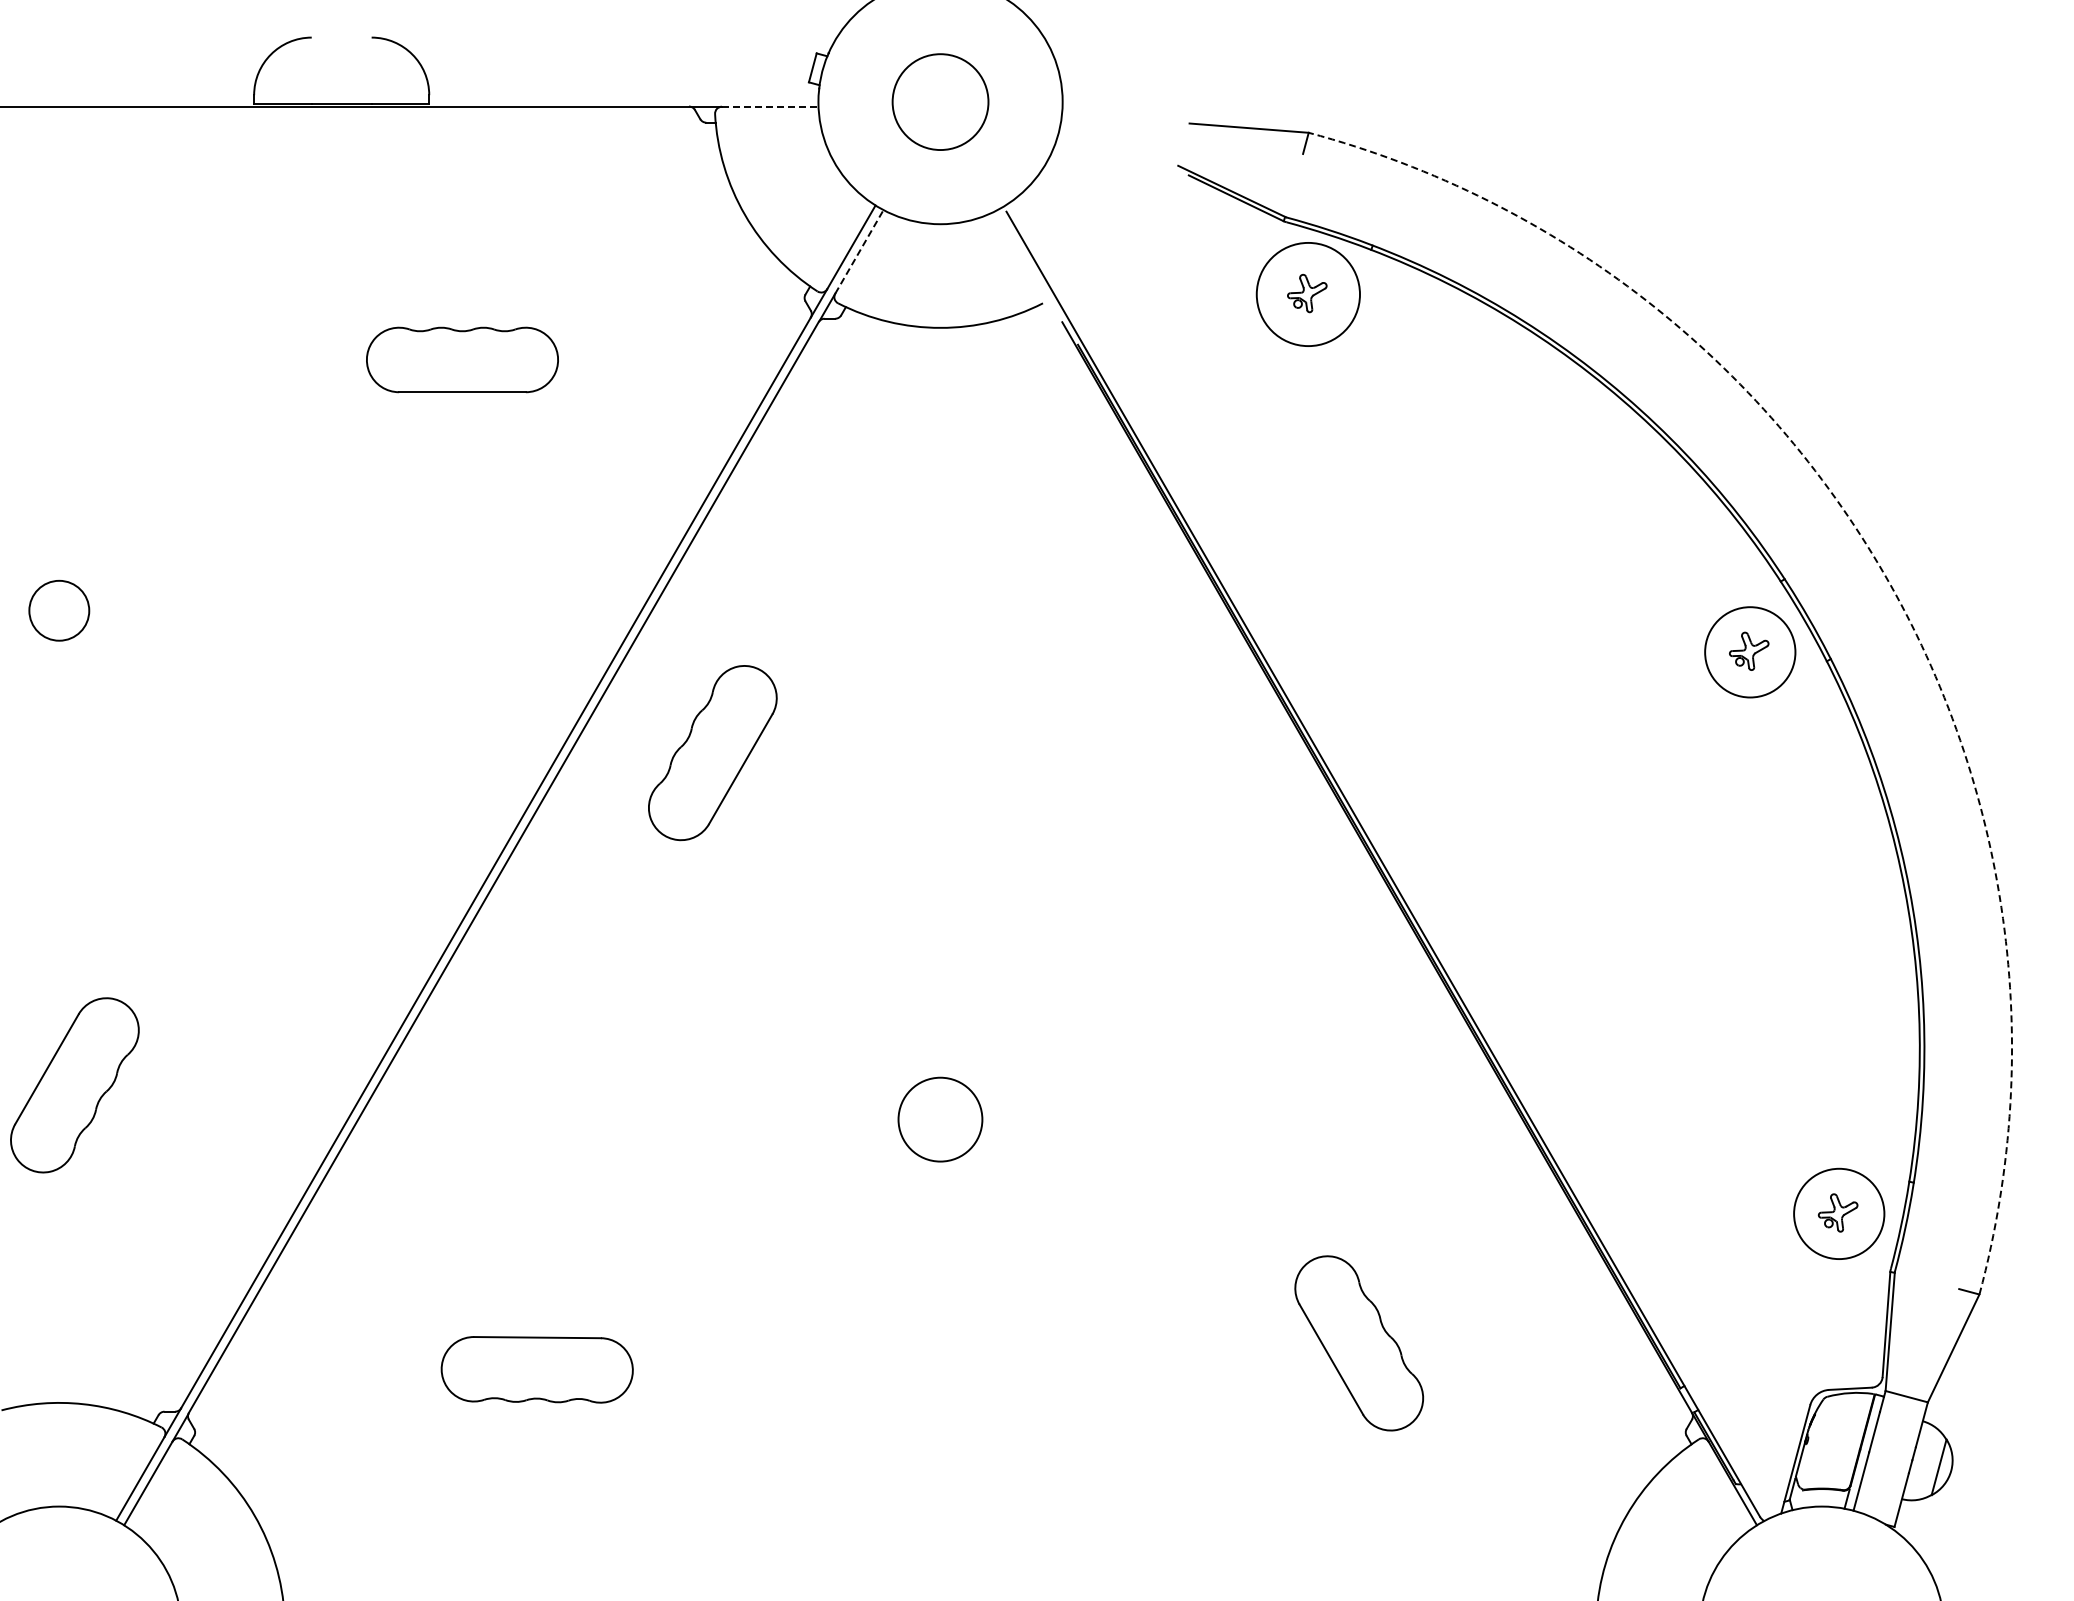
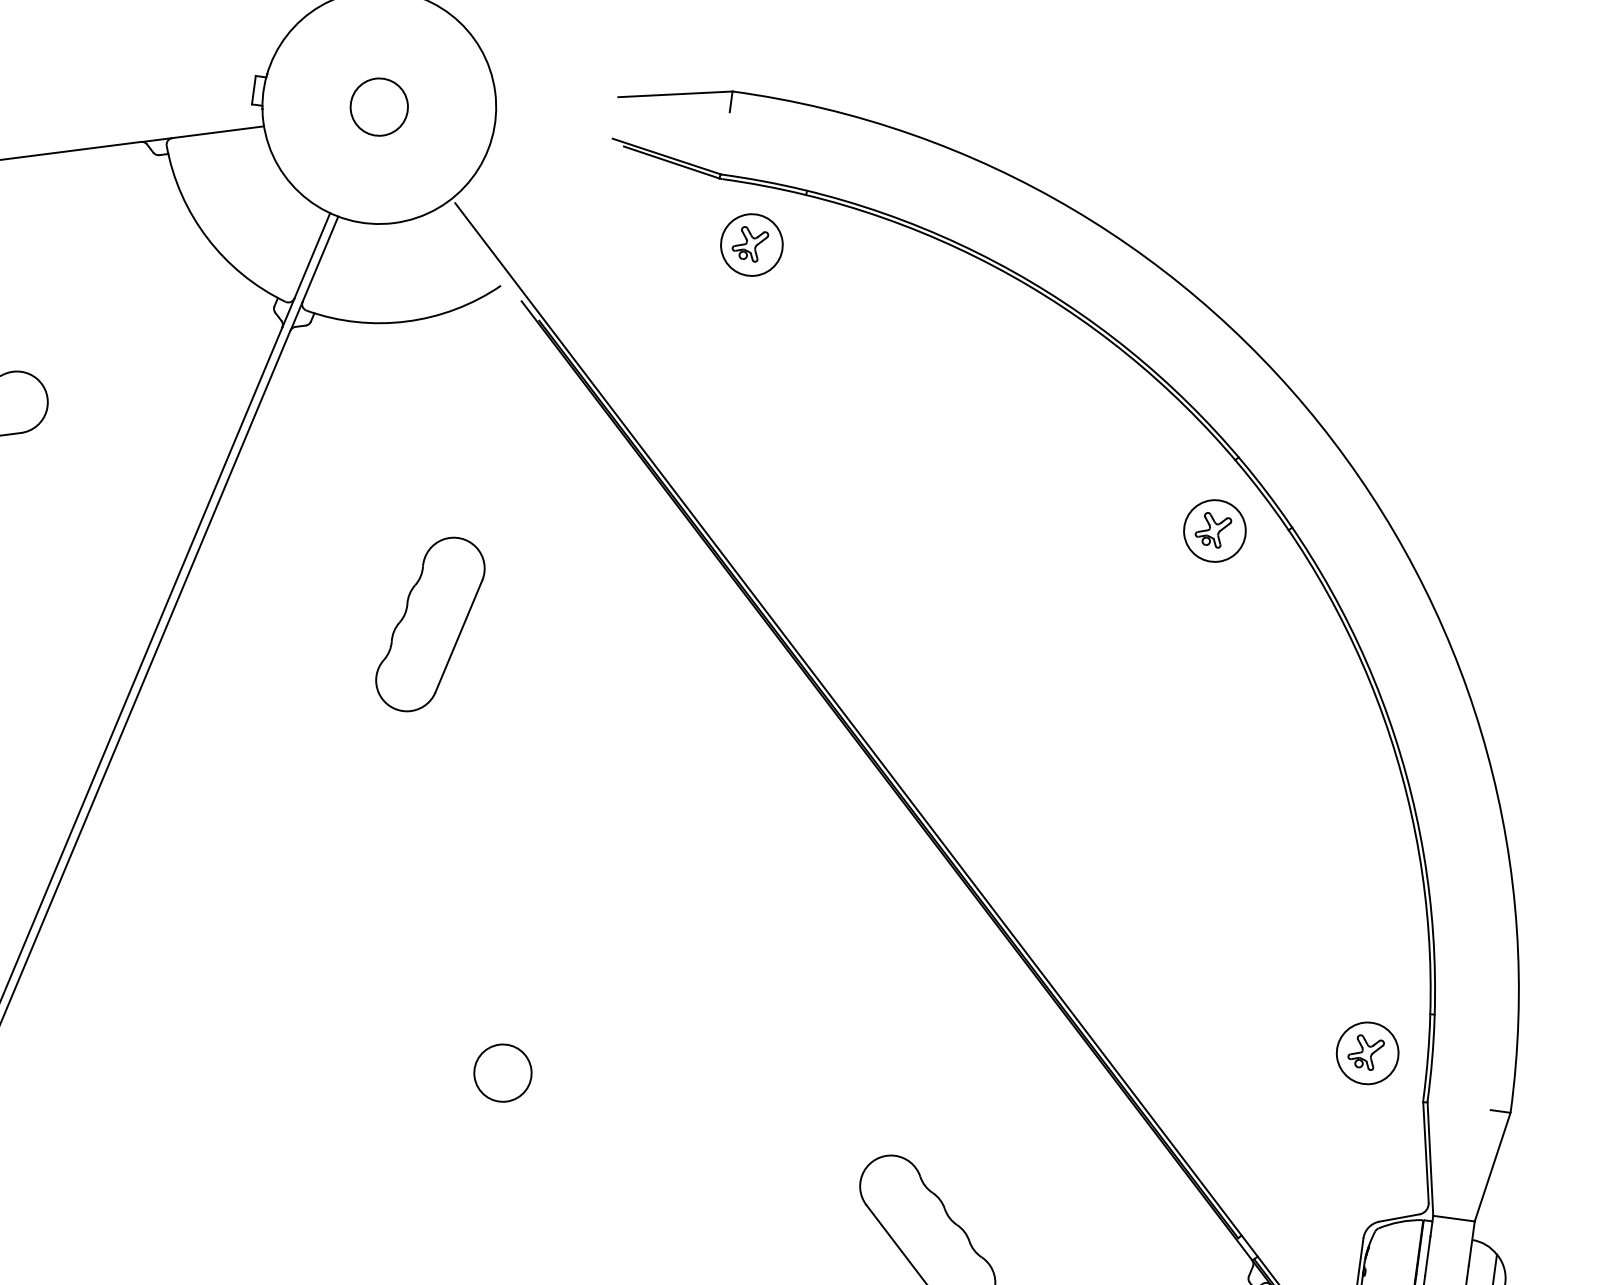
circle: (940, 102) -> (379, 107), size x0.62
line: (770, 106) -> (218, 131), dashed -> solid
line: (859, 251) -> (320, 258), dashed -> solid
circle: (1308, 294) -> (752, 245), size x0.62
arc: (1884, 574) -> (1332, 440), dashed -> solid
circle: (1750, 652) -> (1215, 531), size x0.71
part: (712, 753) -> (430, 624), moved
circle: (940, 1119) -> (502, 1073), size x0.71
circle: (1838, 1213) -> (1366, 1053), size x0.71

